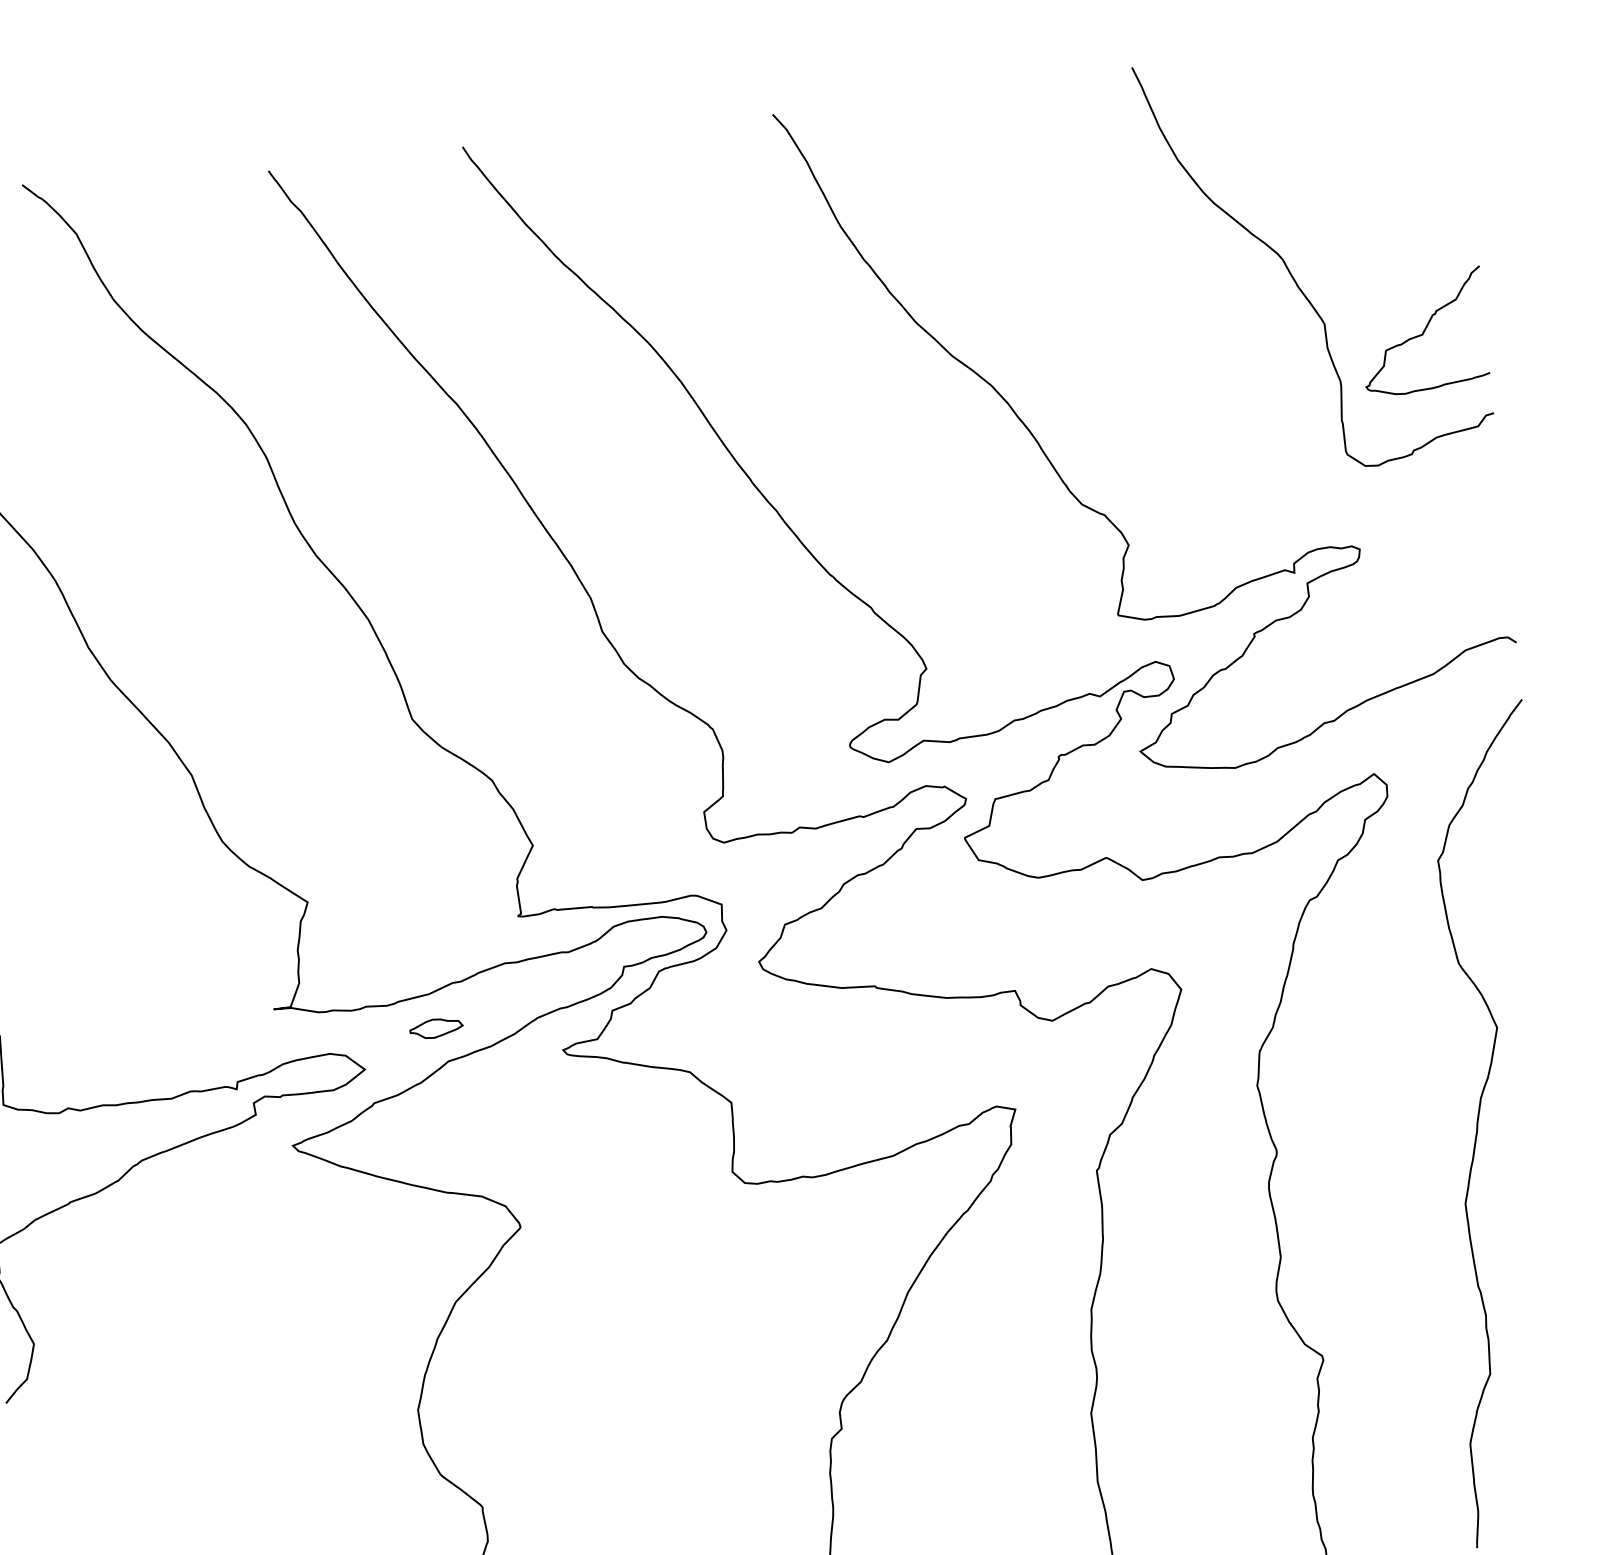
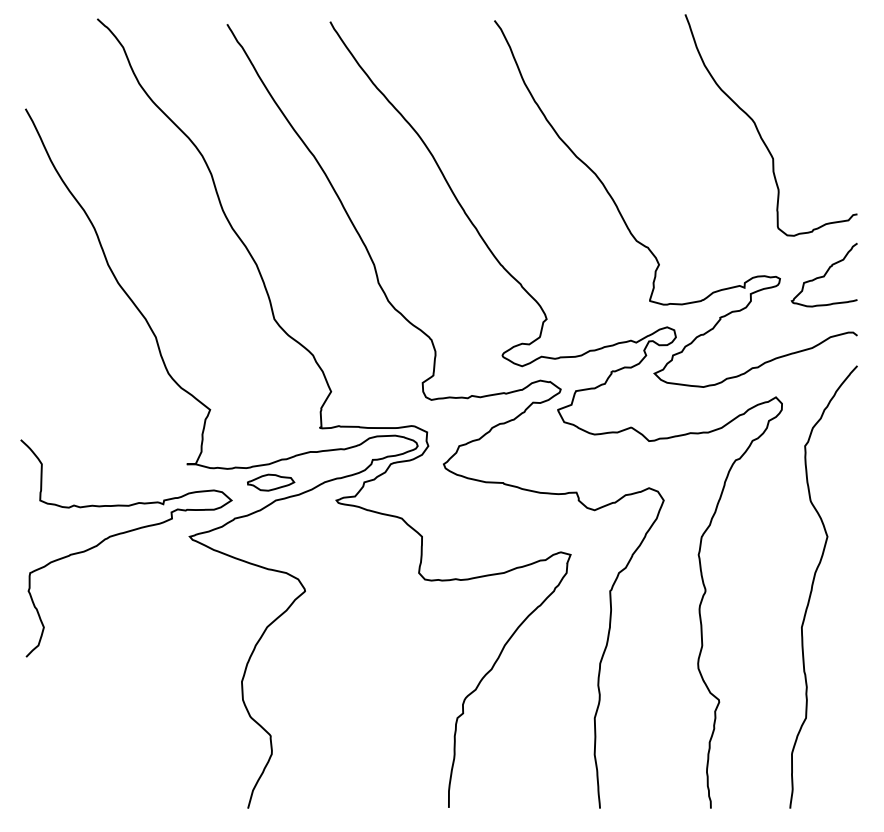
curve: (1423, 330) -> (824, 274), moved
part: (436, 1028) -> (271, 482), size x1.67

